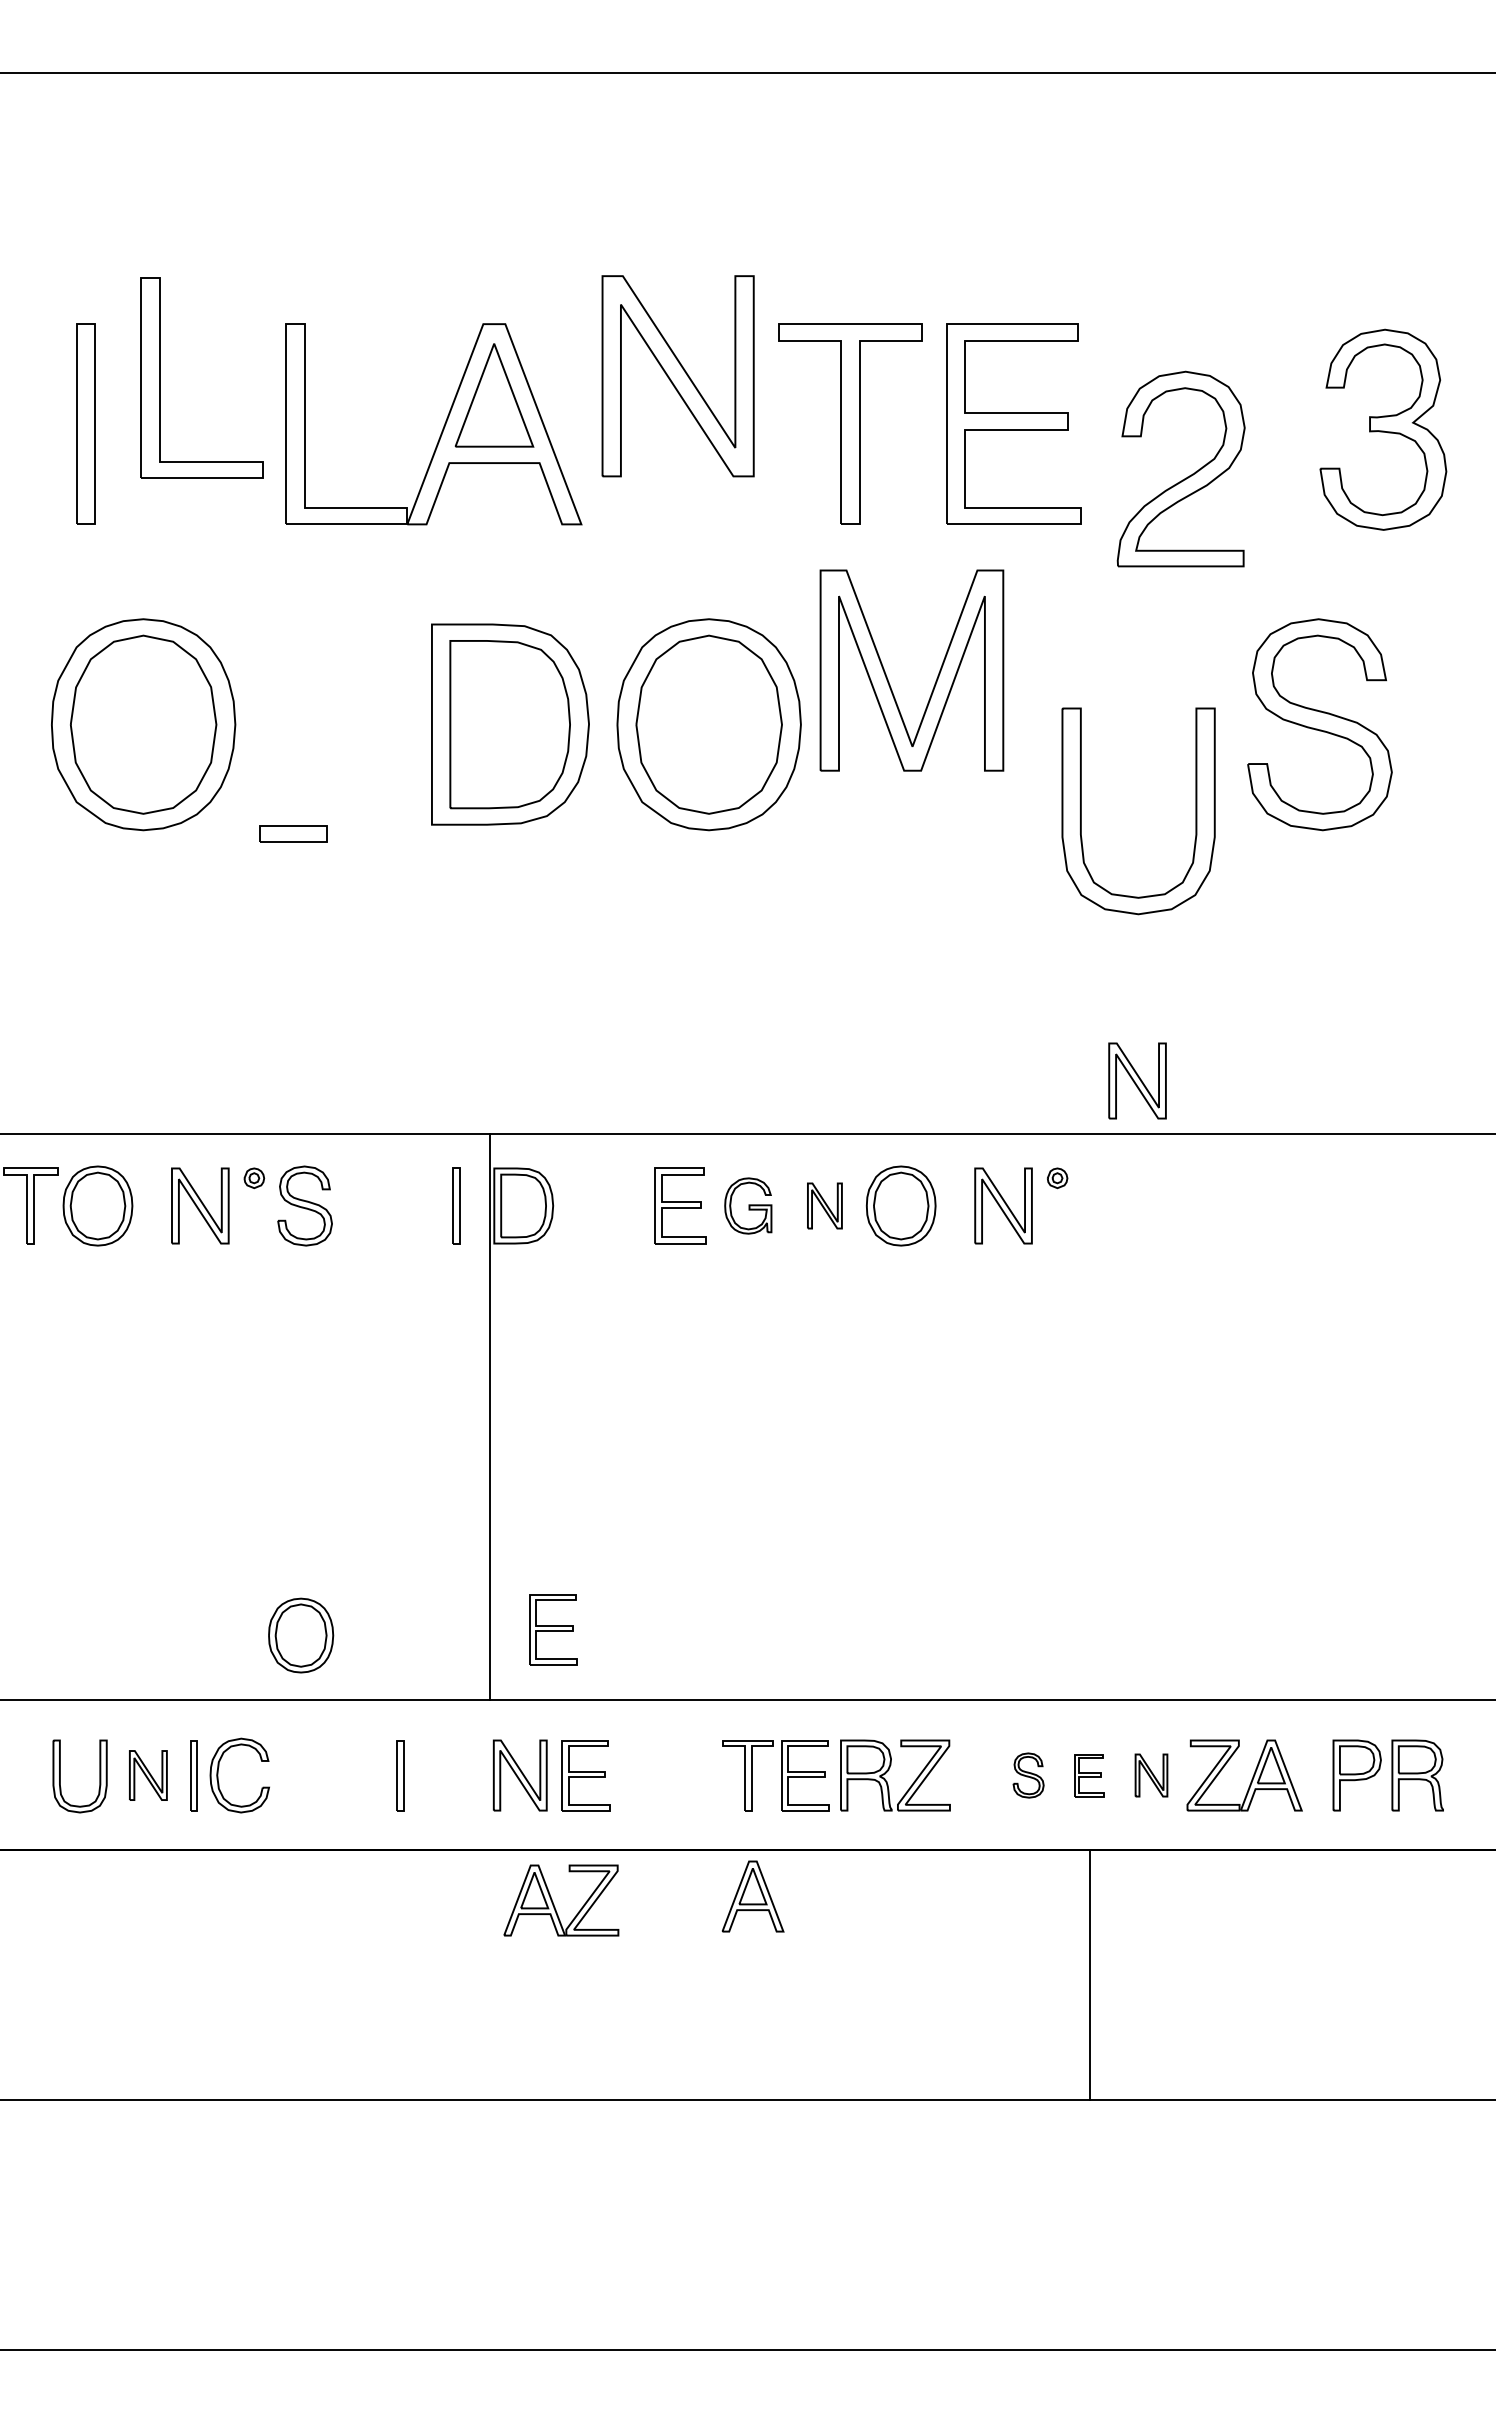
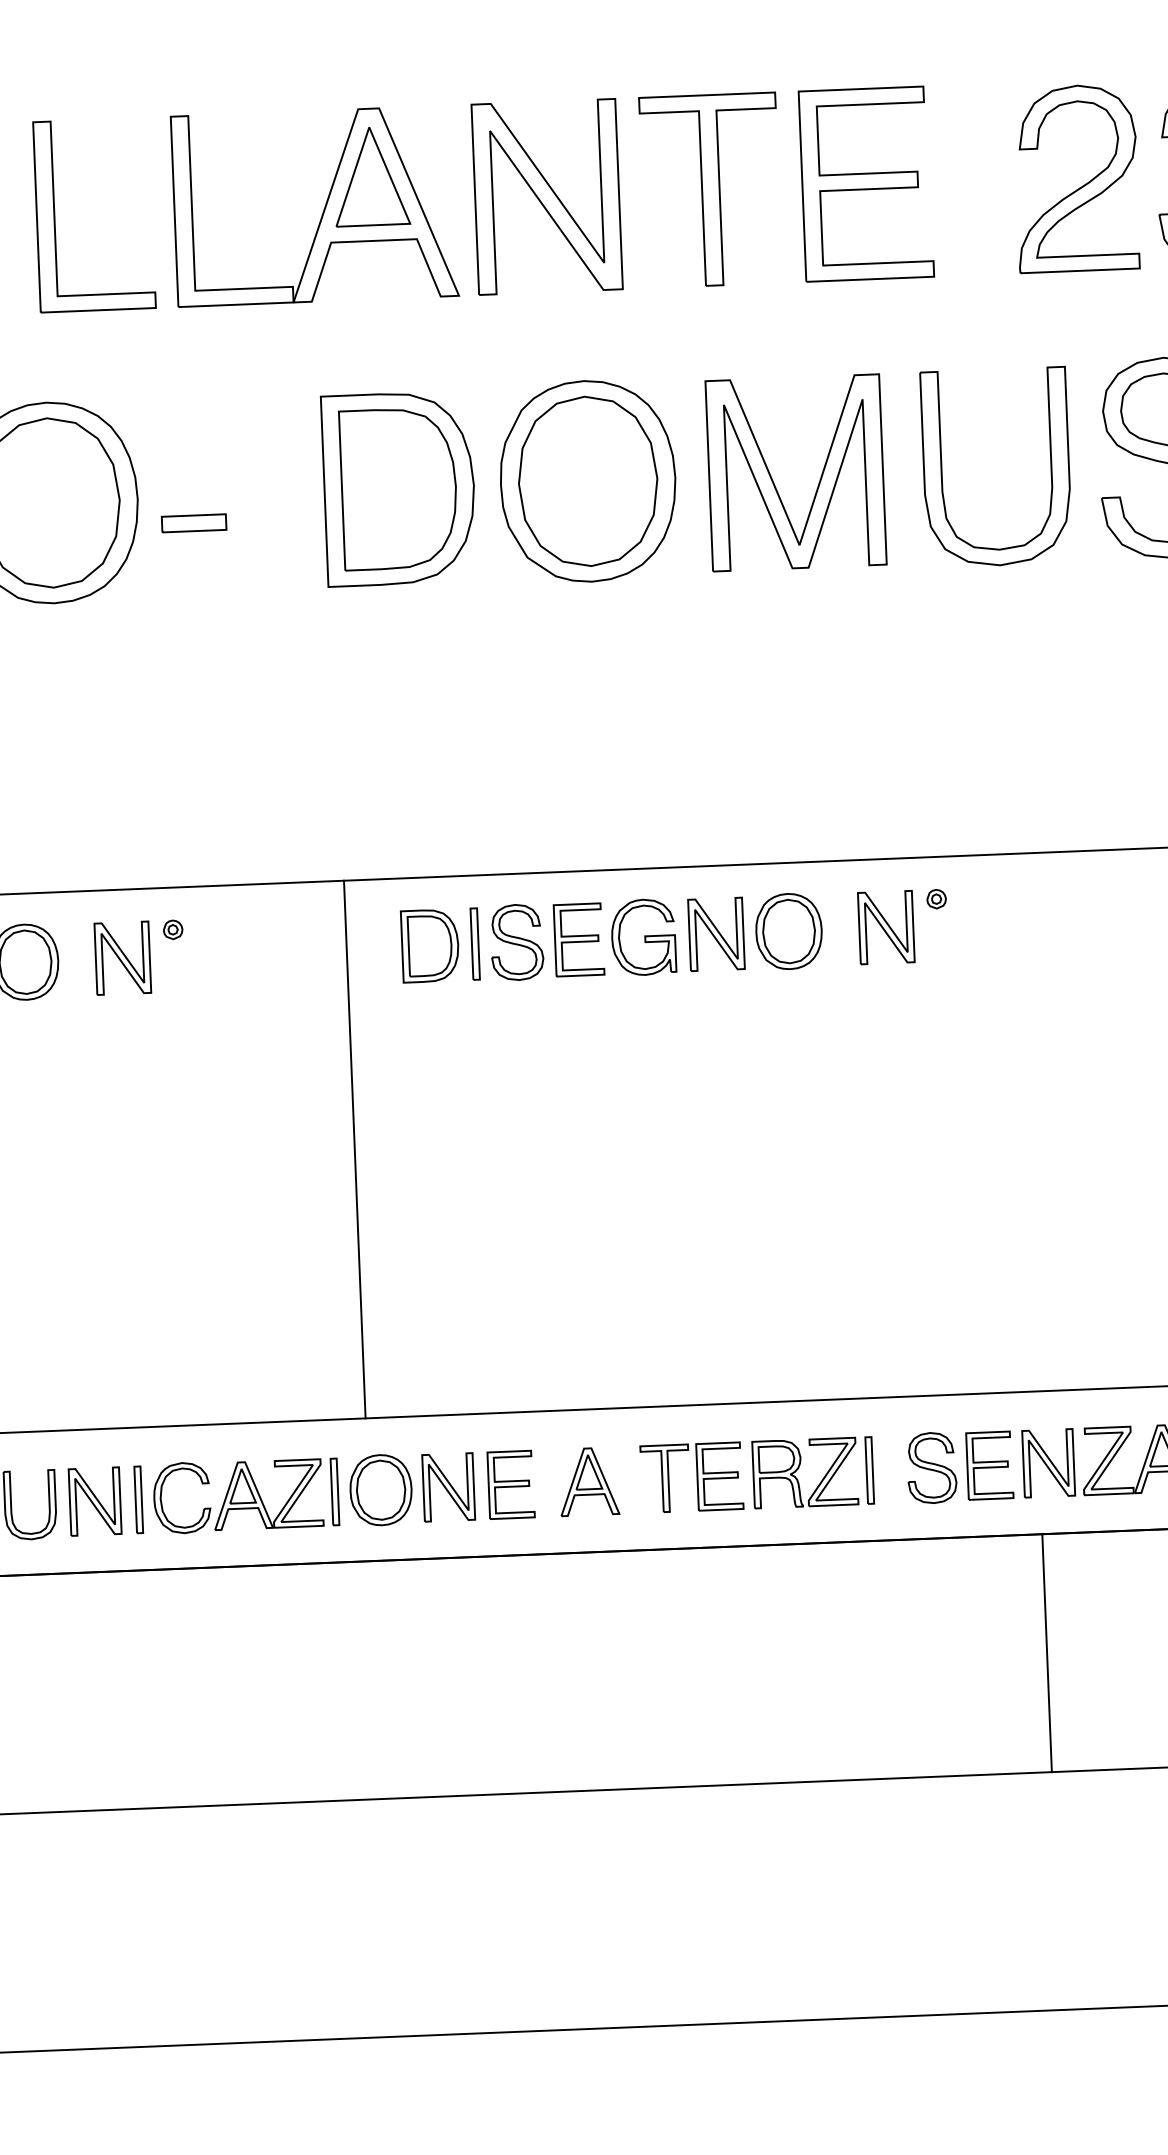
part: (677, 376) -> (546, 197), moved
part: (160, 377) -> (55, 215), moved
part: (1187, 476) -> (1083, 185), moved
part: (888, 679) -> (774, 482), moved
part: (1081, 811) -> (942, 469), moved
part: (293, 833) -> (194, 522), moved
part: (1137, 1080) -> (1008, 803), removed
part: (304, 1205) -> (516, 941), moved
part: (456, 1205) -> (475, 943), moved
part: (748, 1205) -> (643, 936), size x1.43
part: (824, 1205) -> (716, 933), size x1.67
line: (489, 1416) -> (354, 1149), moved
part: (553, 1629) -> (474, 1347), removed
part: (301, 1635) -> (381, 1490), moved
part: (148, 1775) -> (95, 1501), size x1.43
part: (962, 1775) -> (869, 1470), added
part: (1028, 1775) -> (931, 1467), size x1.67
part: (1089, 1775) -> (989, 1465), size x1.67
part: (1151, 1775) -> (1048, 1463), size x1.67
part: (752, 1896) -> (588, 1481), moved
part: (553, 1901) -> (260, 1495), moved
line: (1089, 1974) -> (1046, 1652), moved

